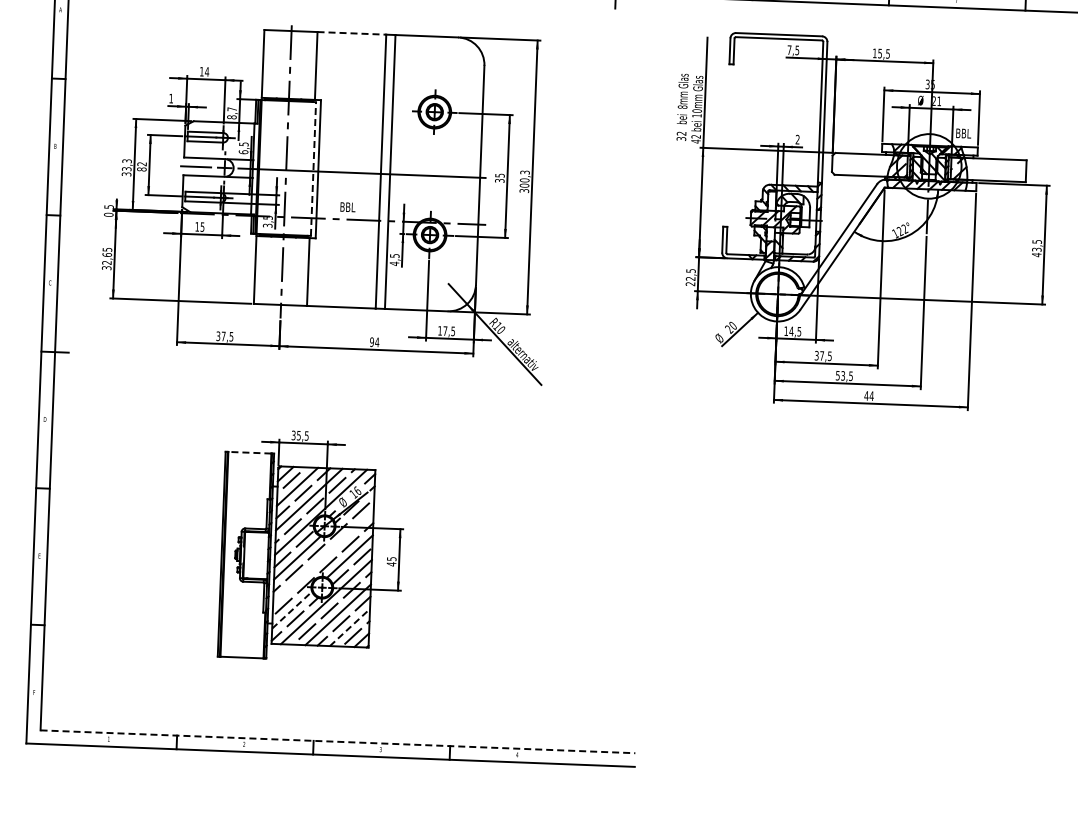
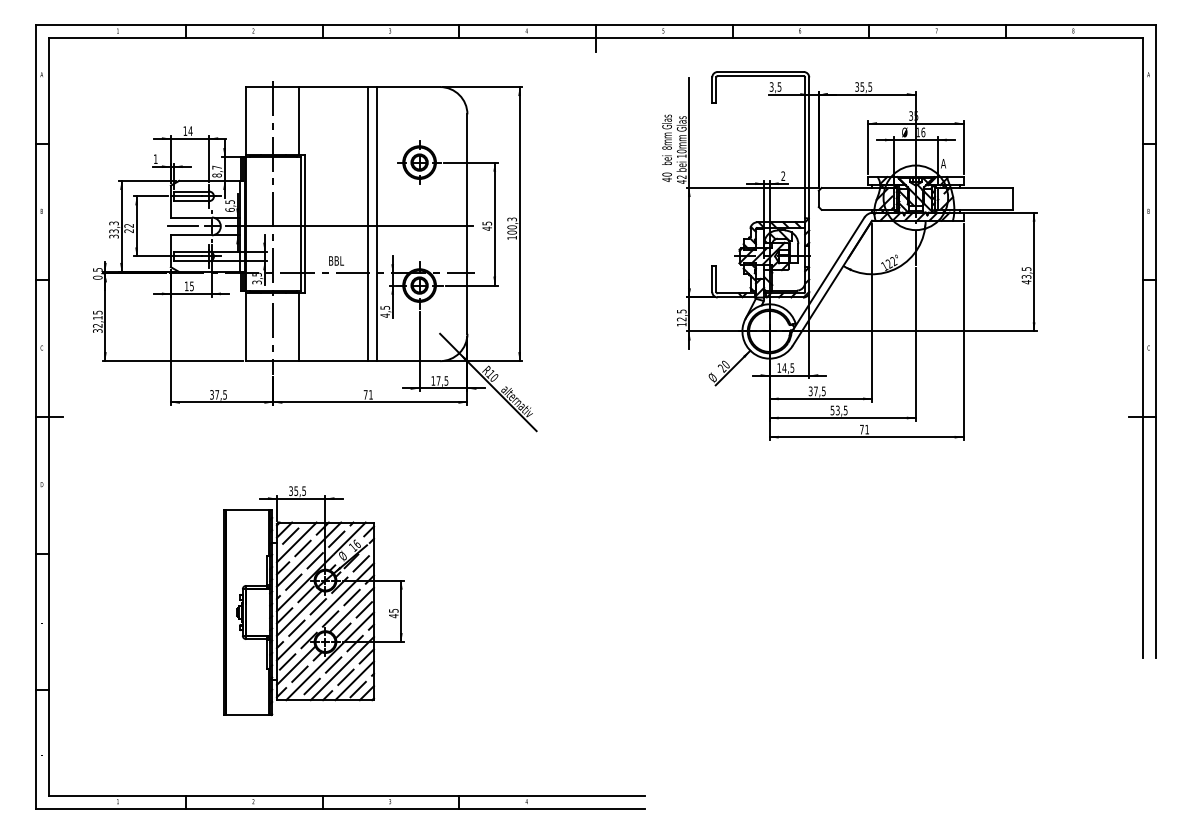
line: (352, 33) -> (334, 87), dashed -> solid
text: (789, 49) -> (771, 86), 7,5 -> 3,5
text: (875, 52) -> (857, 86), 15,5 -> 35,5
text: (937, 101) -> (921, 132), 21 -> 16
text: (963, 133) -> (948, 163), BBL -> A
text: (680, 135) -> (666, 176), 32 -> 40
text: (141, 169) -> (128, 231), 82 -> 22
line: (313, 169) -> (300, 224), dashed -> solid
text: (500, 180) -> (487, 228), 35 -> 45
text: (523, 190) -> (511, 237), 300,3 -> 100,3
text: (106, 254) -> (97, 317), 32,65 -> 32,15
text: (690, 283) -> (681, 324), 22,5 -> 12,5
text: (374, 341) -> (368, 394), 94 -> 71
text: (869, 395) -> (864, 429), 44 -> 71
line: (249, 453) -> (247, 510), dashed -> solid
line: (322, 557) -> (324, 611), added
line: (292, 609) -> (296, 665), dashed -> solid
line: (350, 627) -> (355, 680), dashed -> solid
line: (338, 741) -> (347, 795), dashed -> solid

